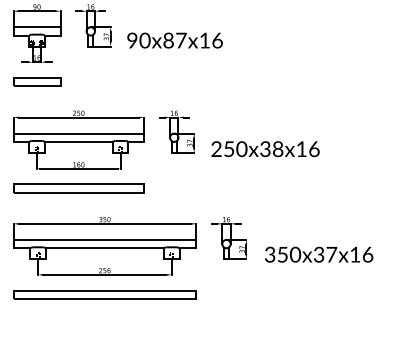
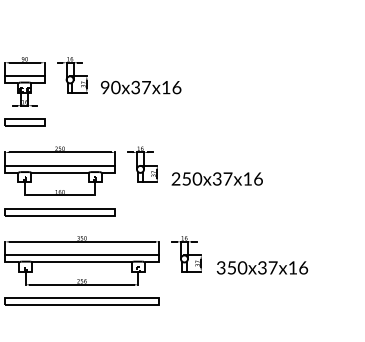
text: (168, 40) -> (135, 87), 90x87x16 -> 90x37x16
text: (277, 148) -> (227, 178), 250x38x16 -> 250x37x16

